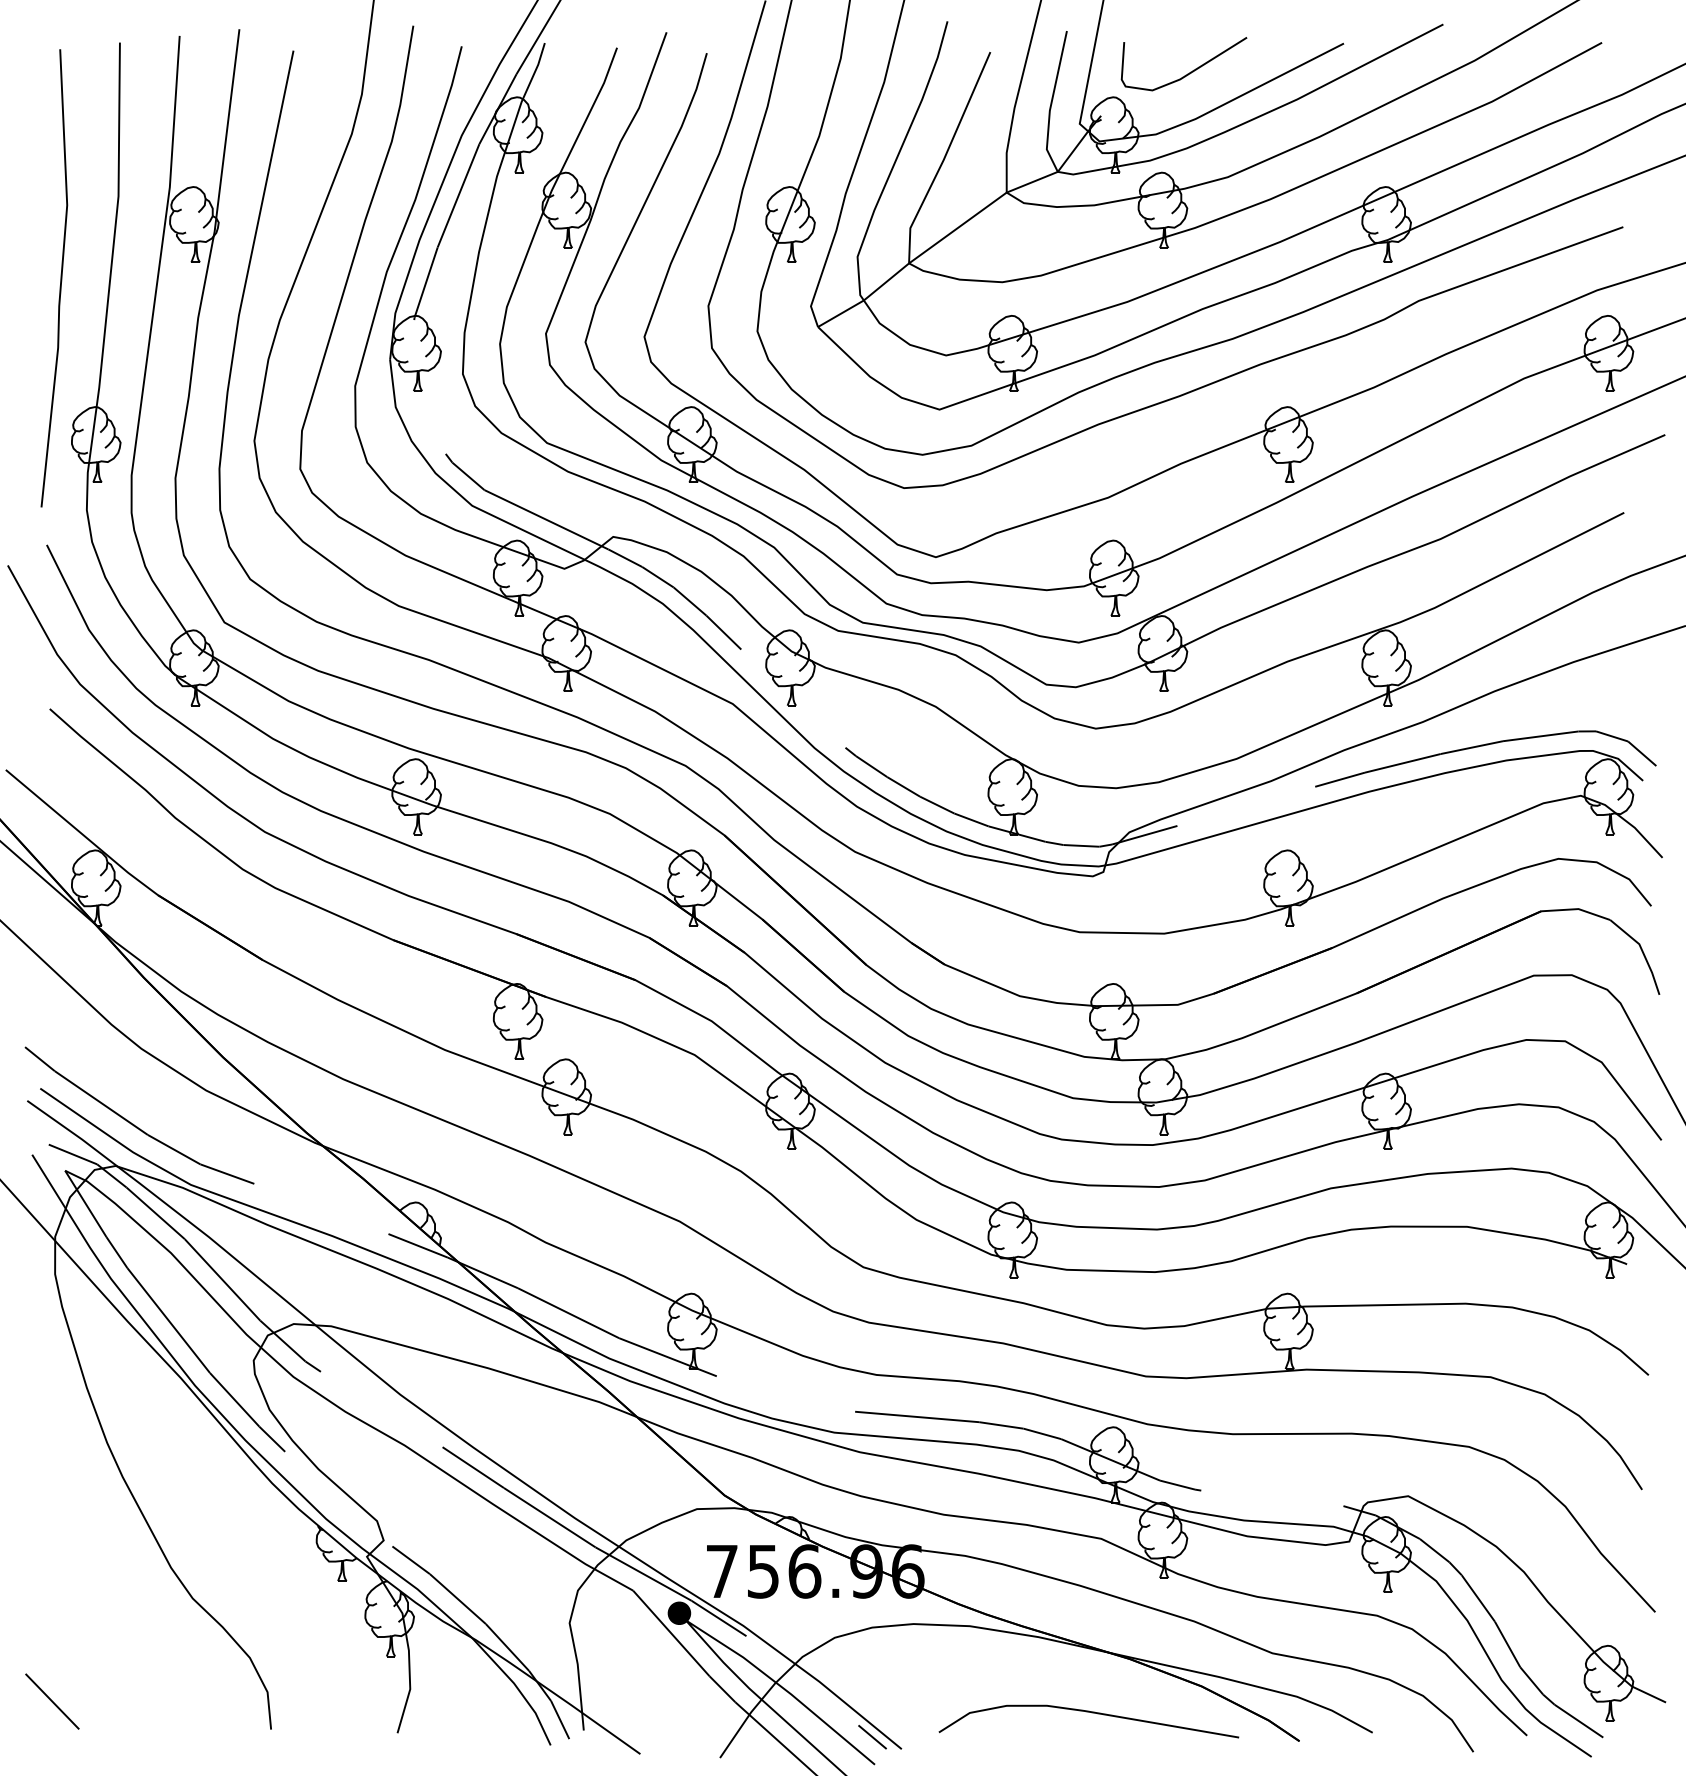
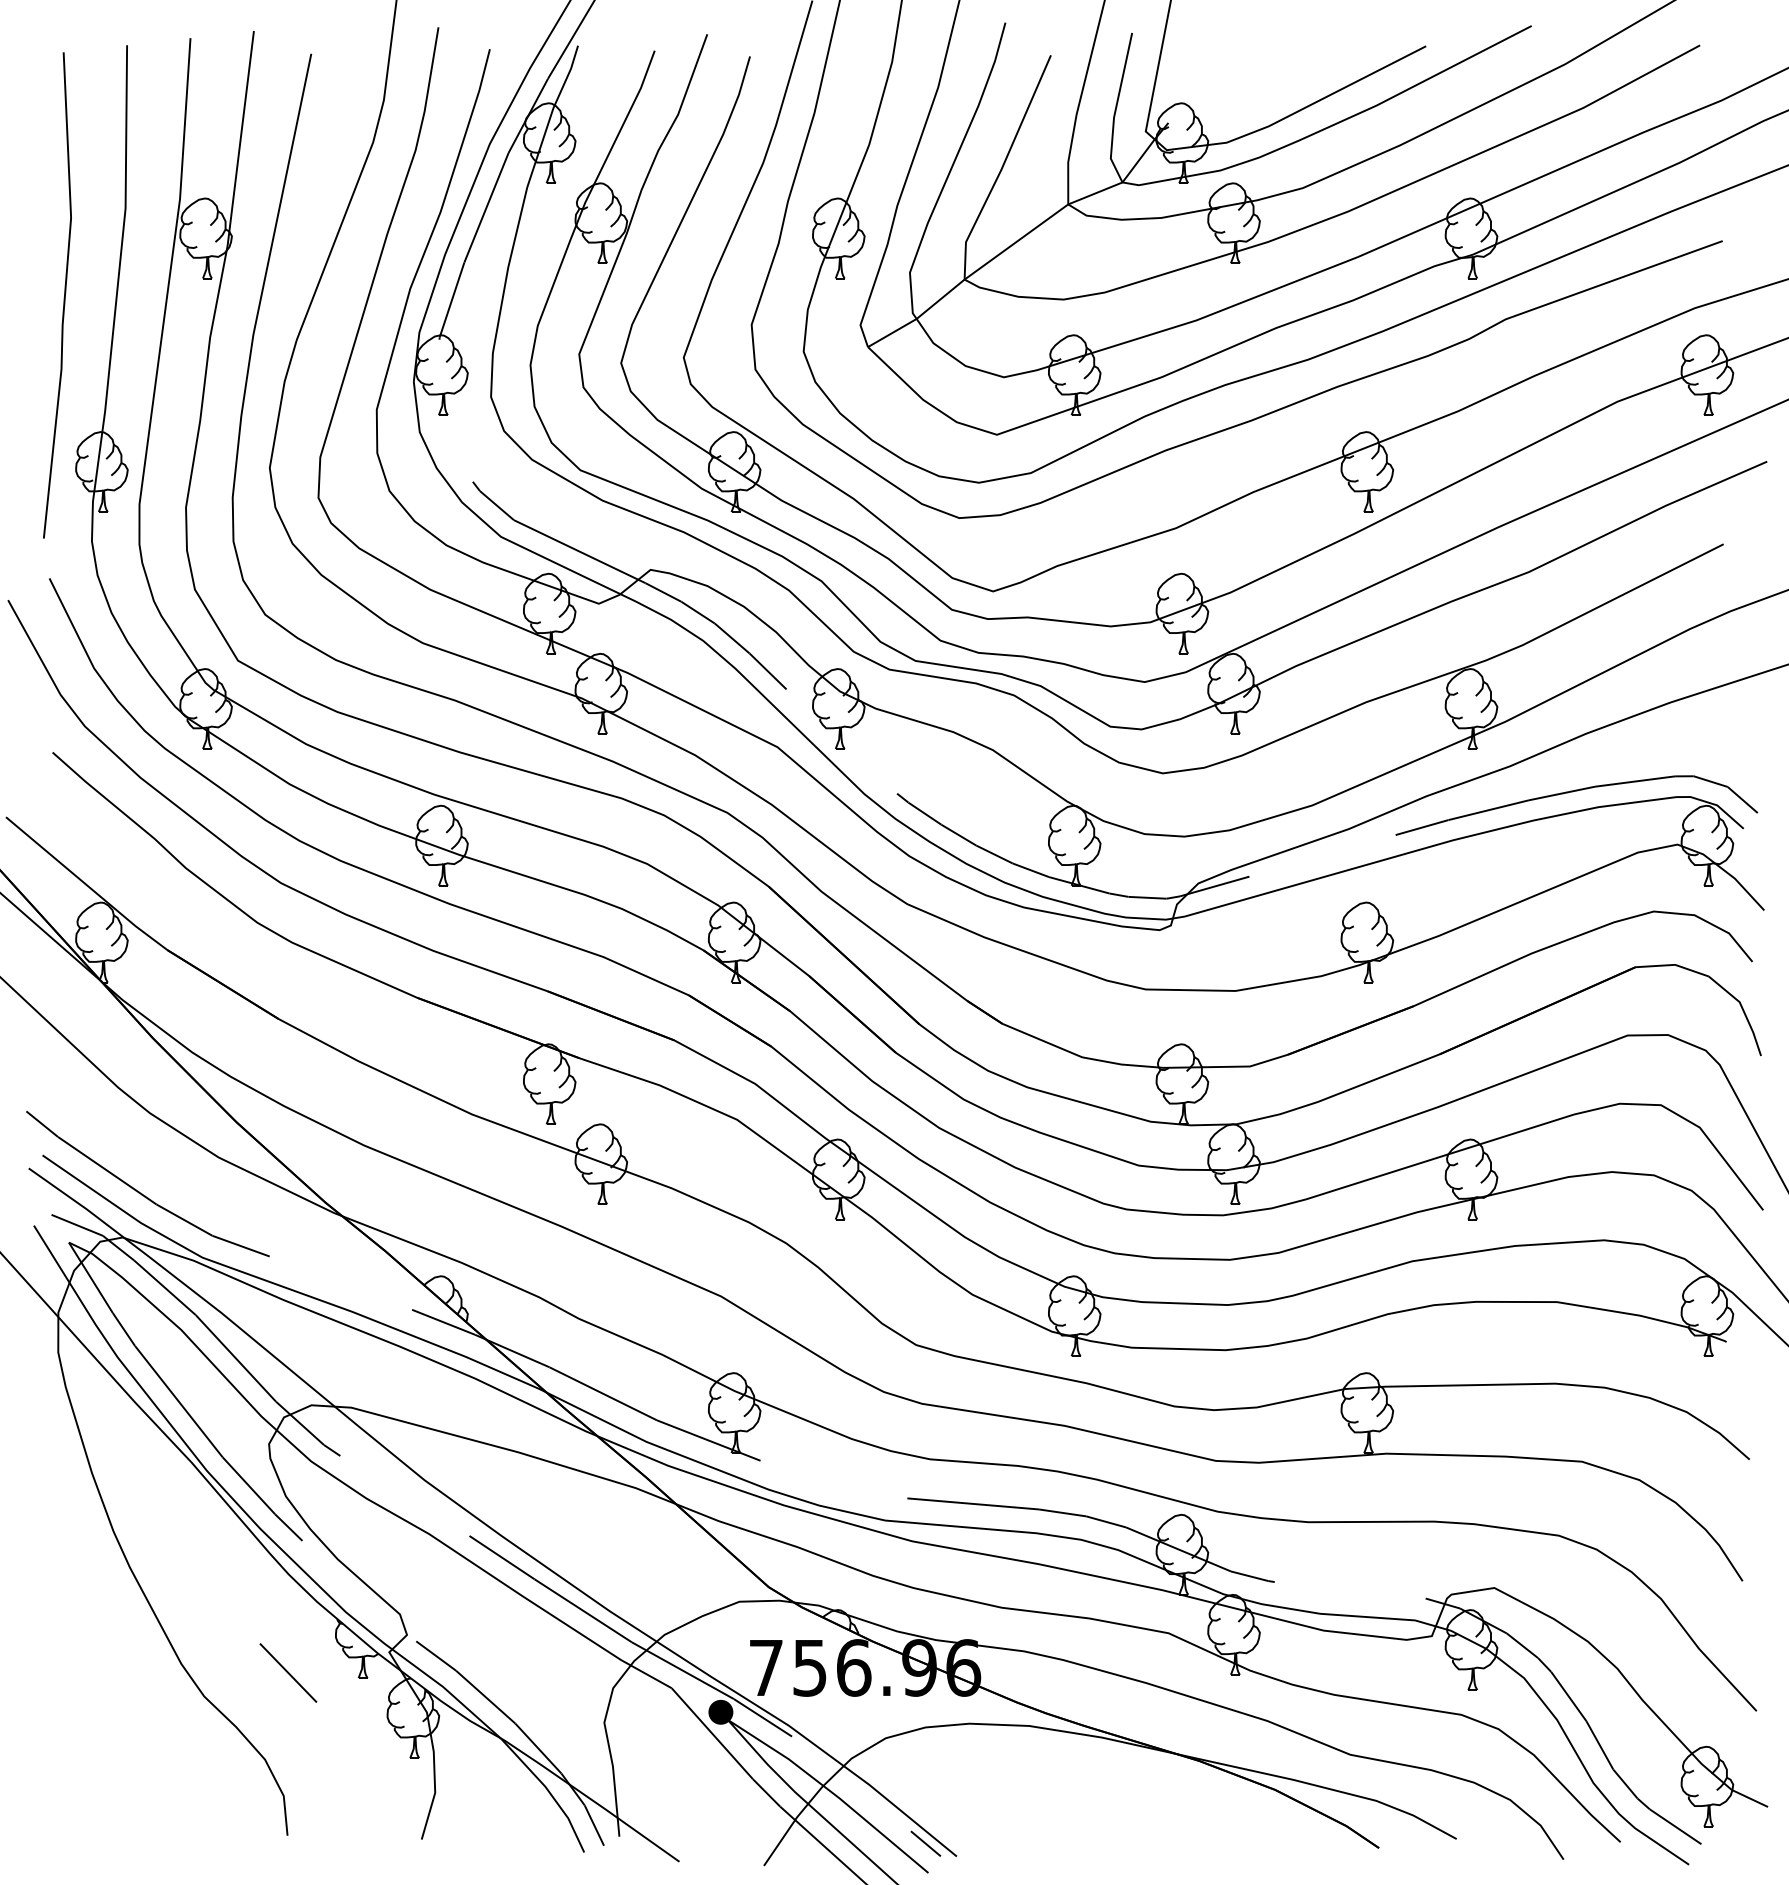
curve: (1189, 72) -> (1262, 76), removed
line: (52, 1701) -> (288, 1672), moved
curve: (1091, 1713) -> (1158, 1818), removed

